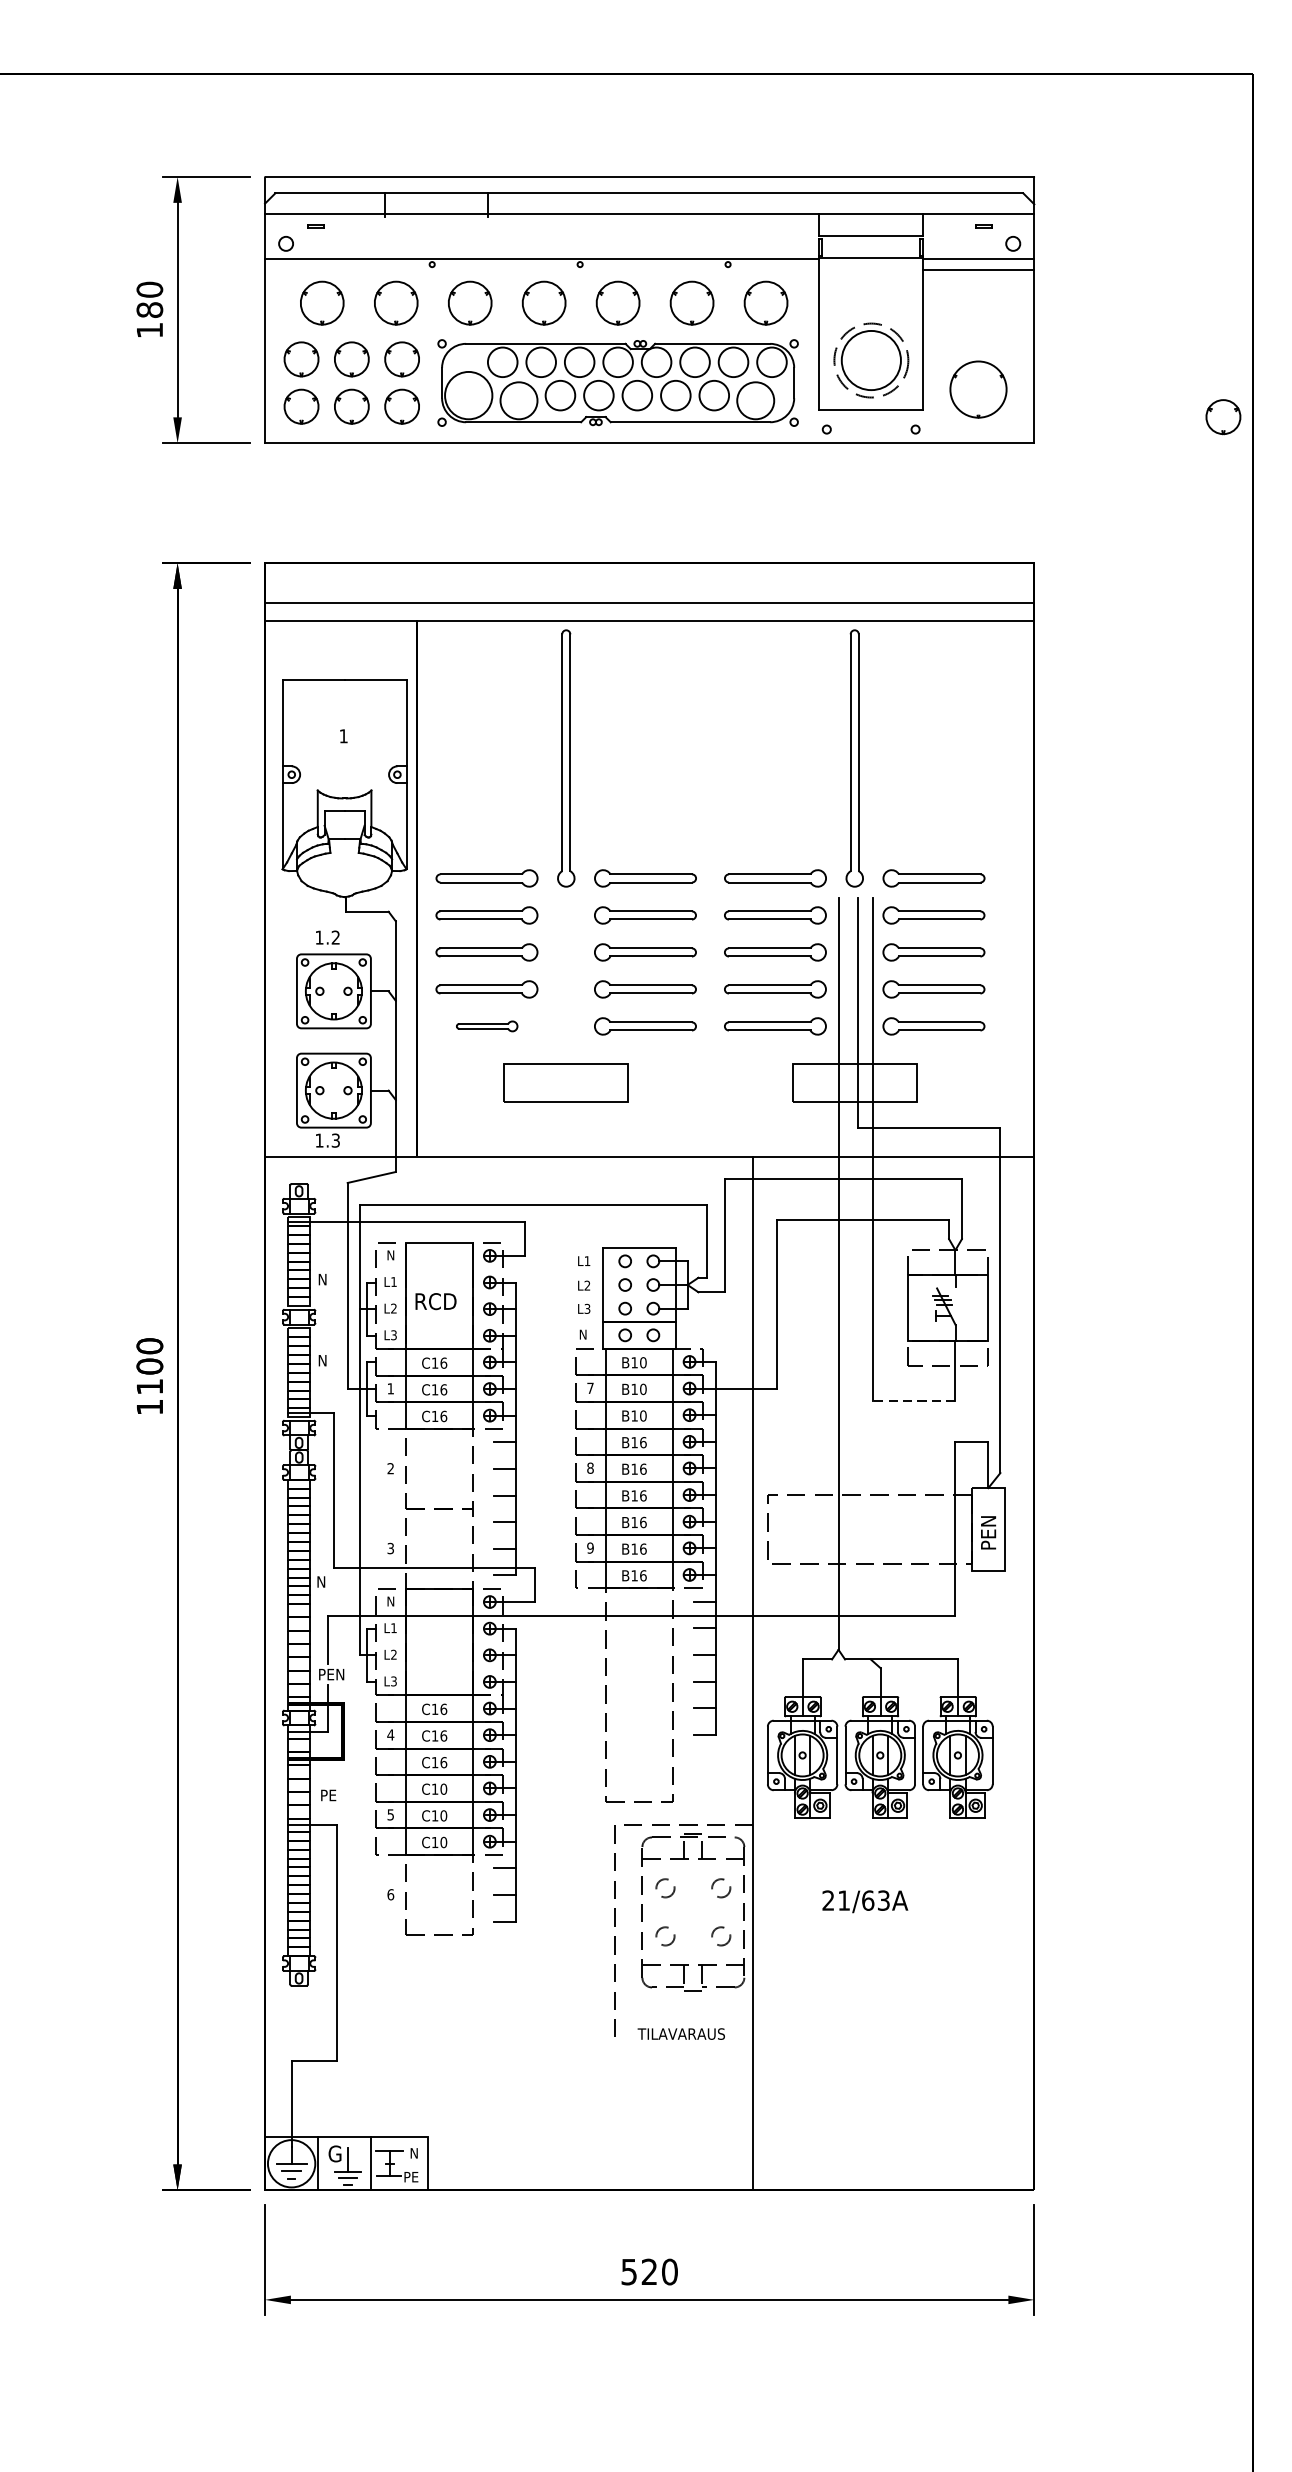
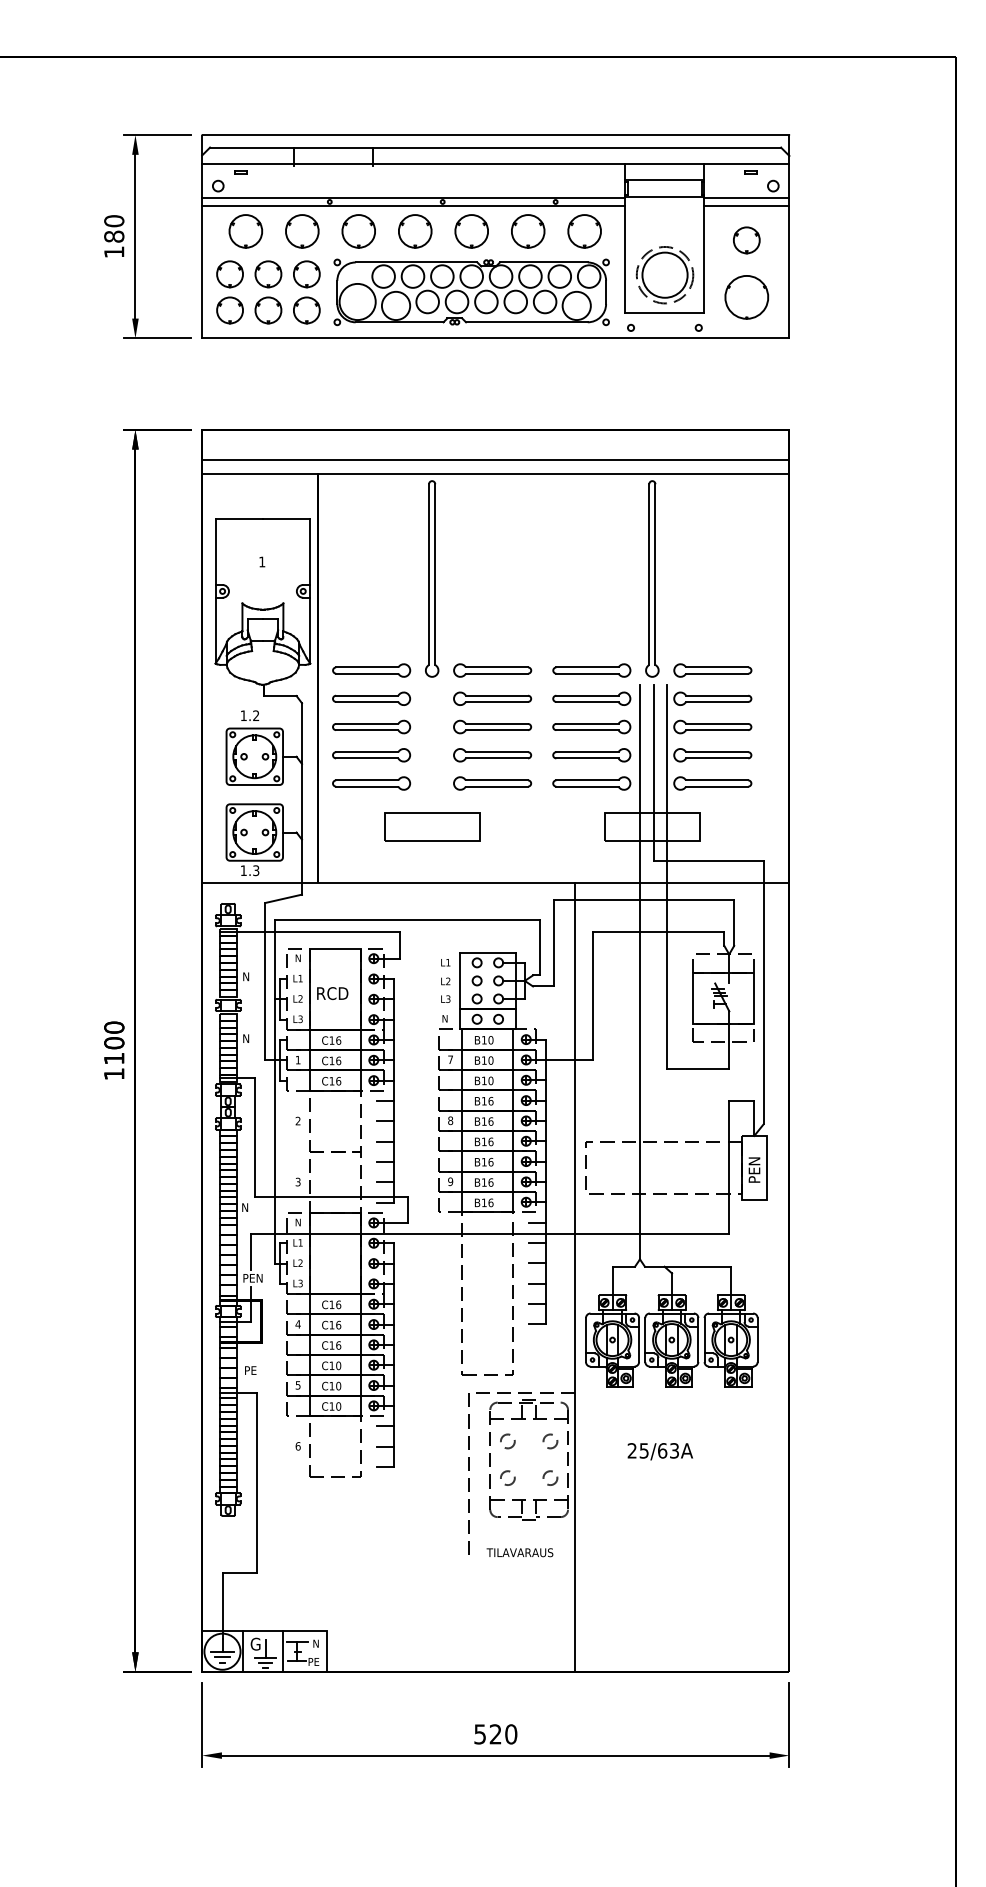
line: (541, 269) -> (413, 205), added
part: (1223, 417) -> (746, 240), moved
part: (486, 1026) -> (371, 783), size x1.67
line: (913, 1401) -> (697, 1069), dashed -> solid
text: (843, 1900) -> (643, 1450), 21/63A -> 25/63A

